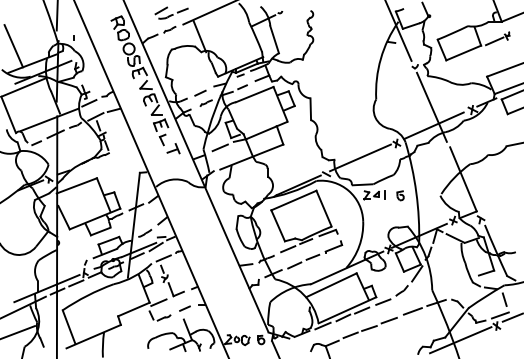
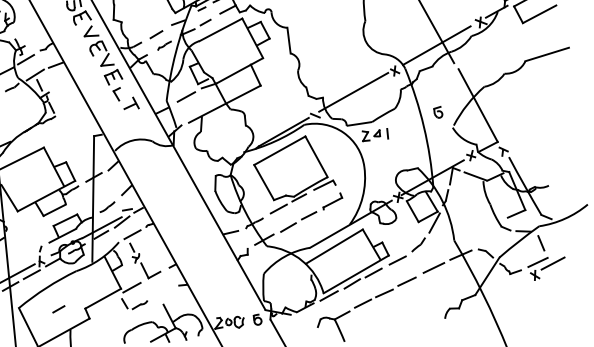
part: (400, 195) -> (438, 112), moved
line: (184, 308) -> (58, 309), moved
line: (460, 340) -> (493, 296), removed

